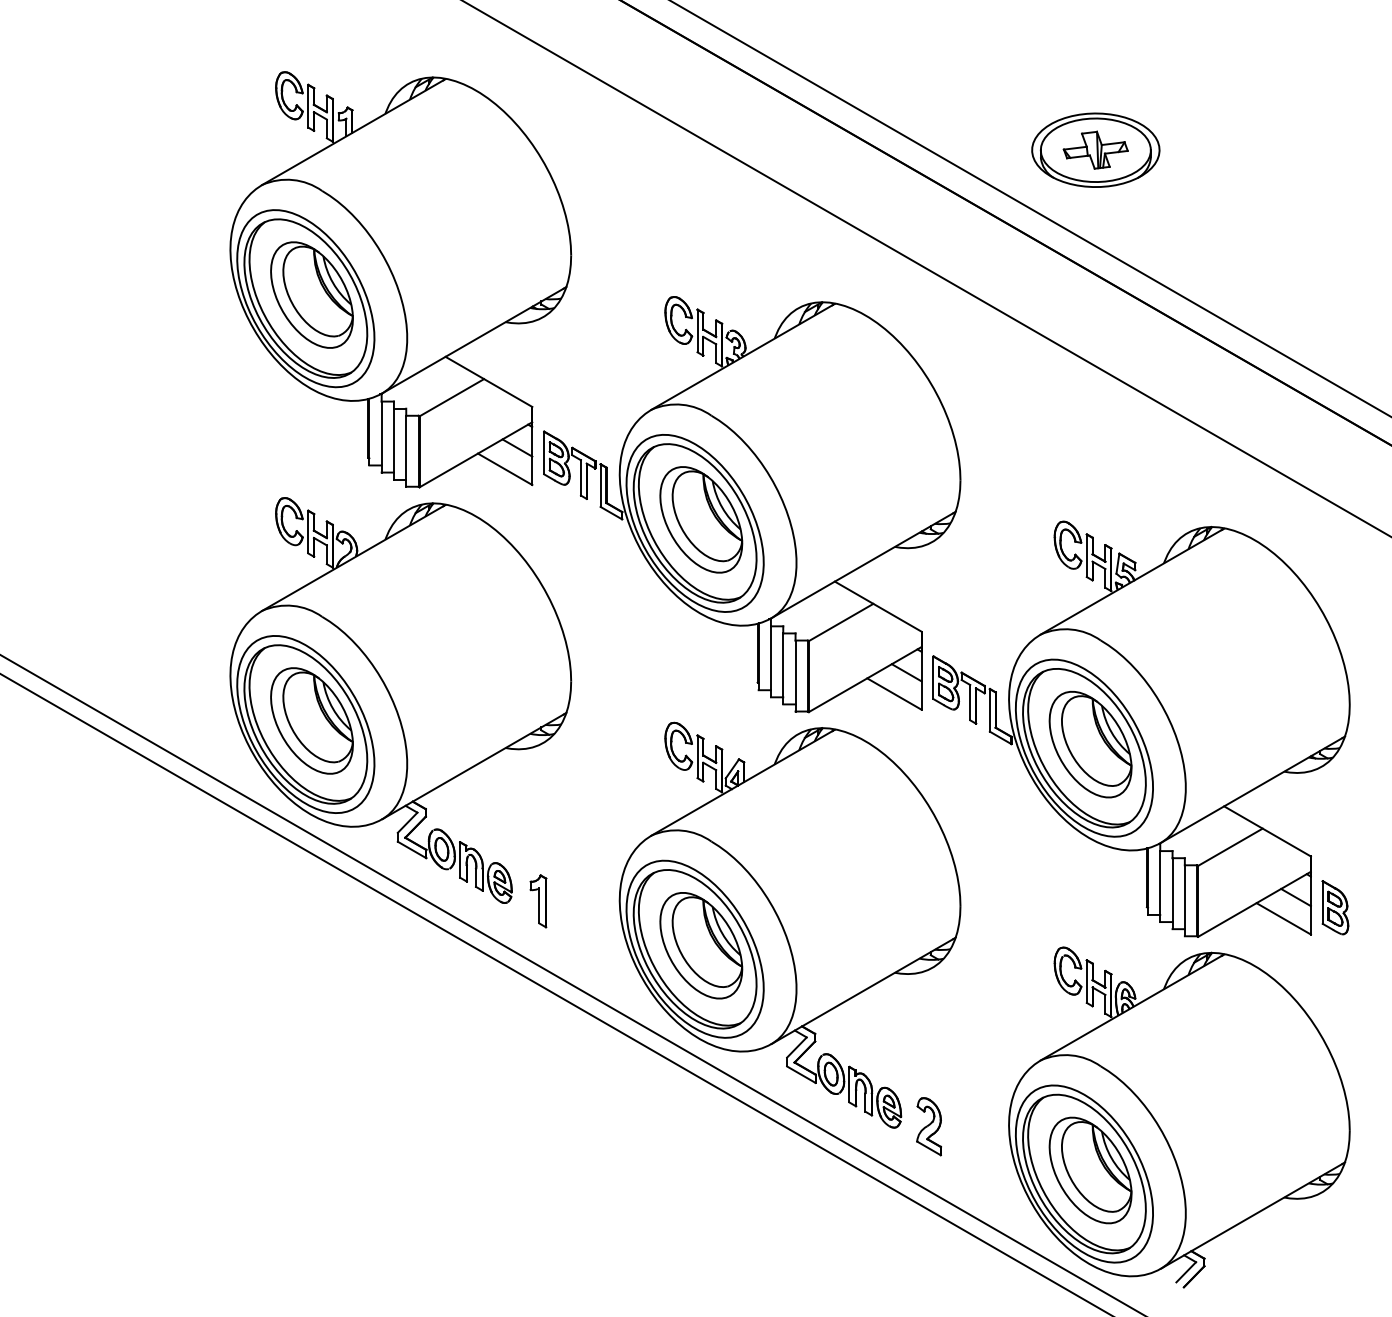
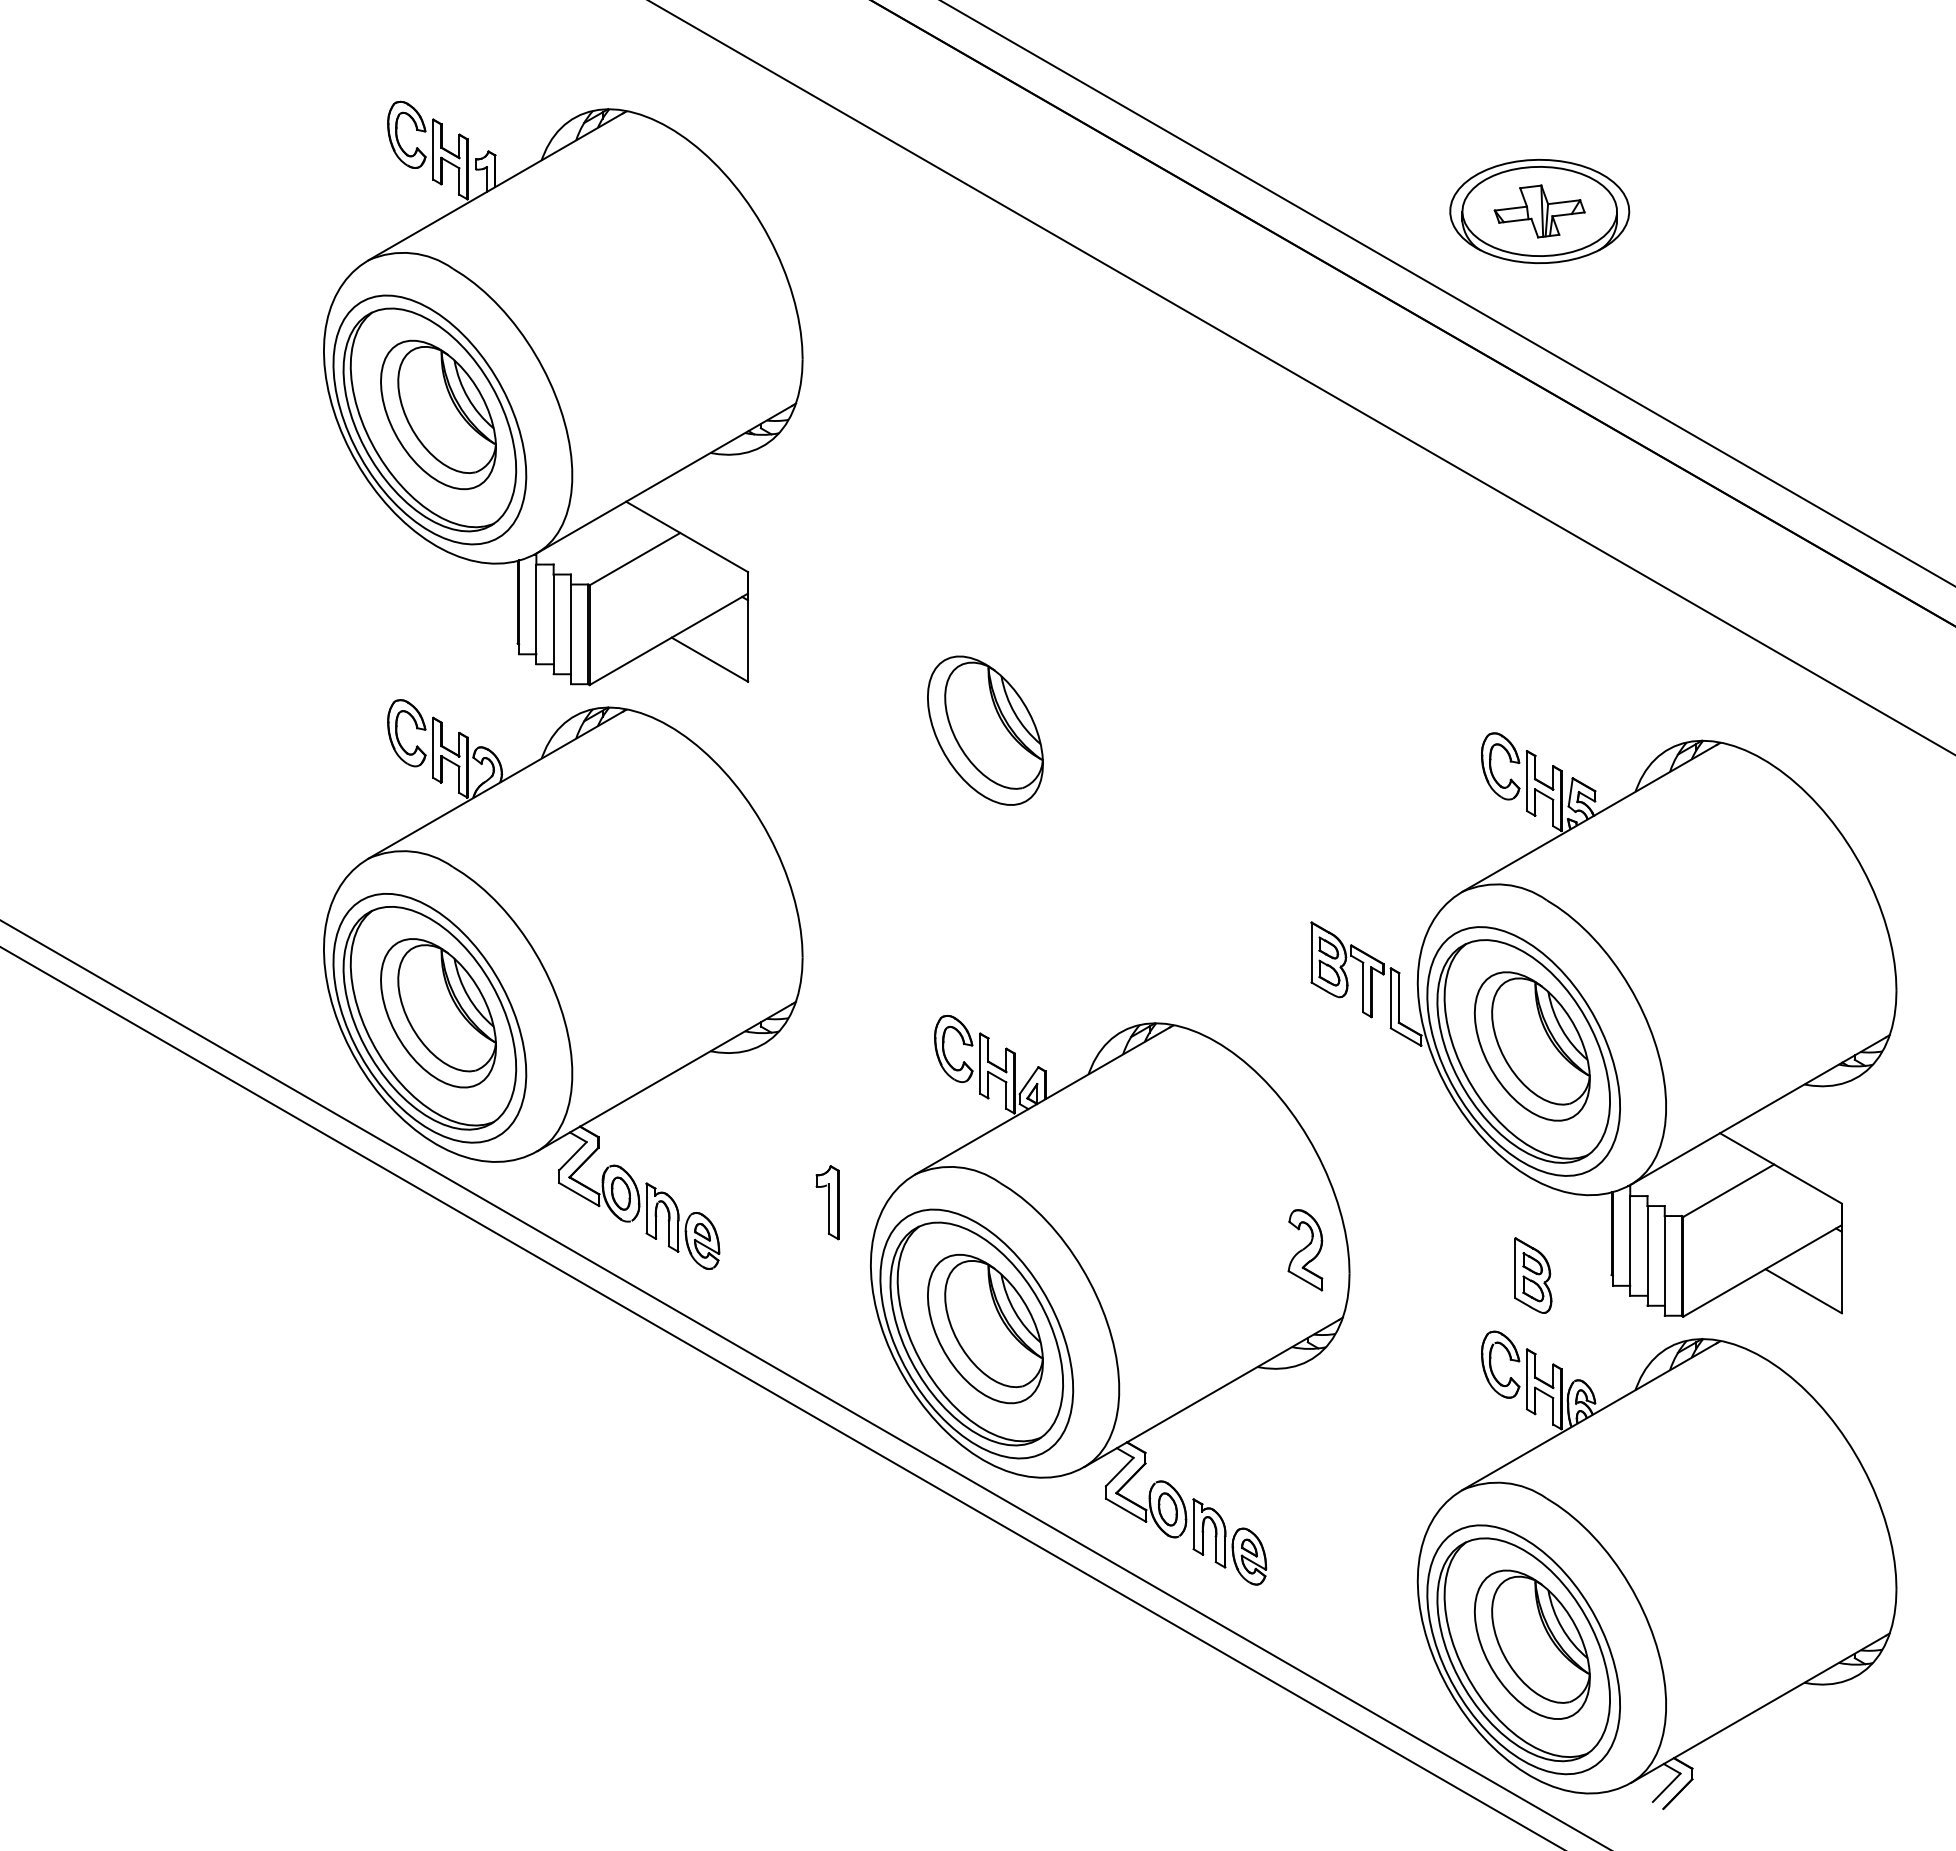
line: (517, 447) -> (727, 629), removed
part: (751, 504) -> (1056, 708), removed
line: (1295, 897) -> (1820, 1261), removed
part: (538, 901) -> (827, 1202), moved
part: (1335, 907) -> (1533, 1275), moved
part: (929, 1126) -> (1305, 1250), moved

